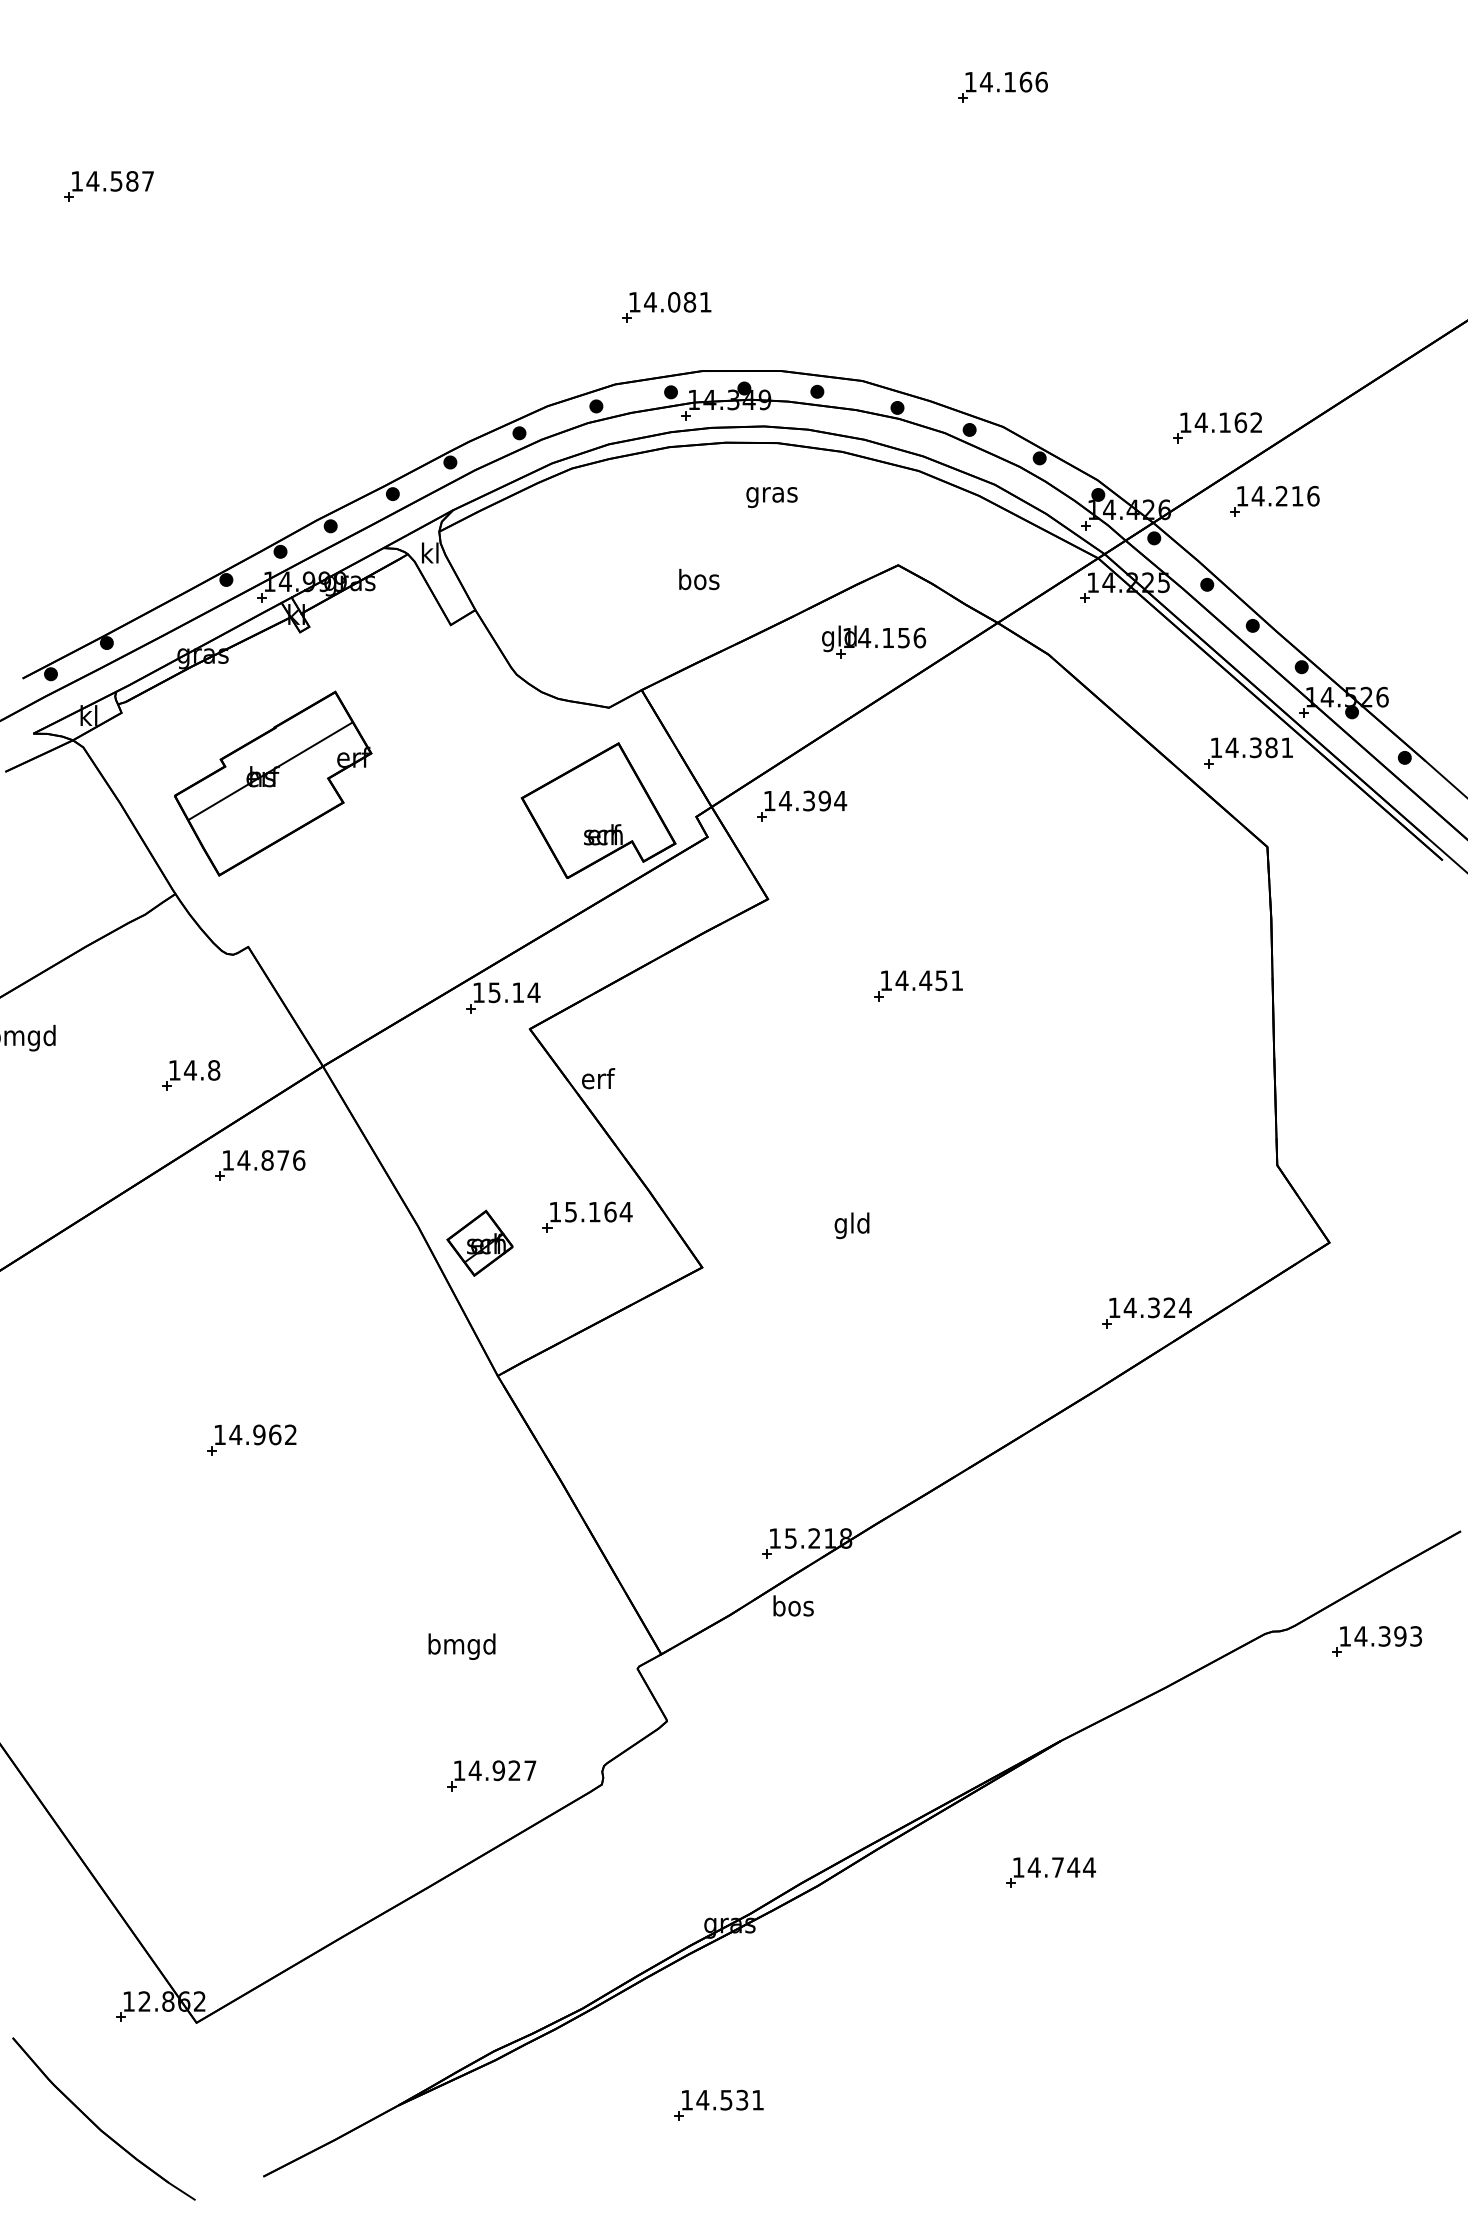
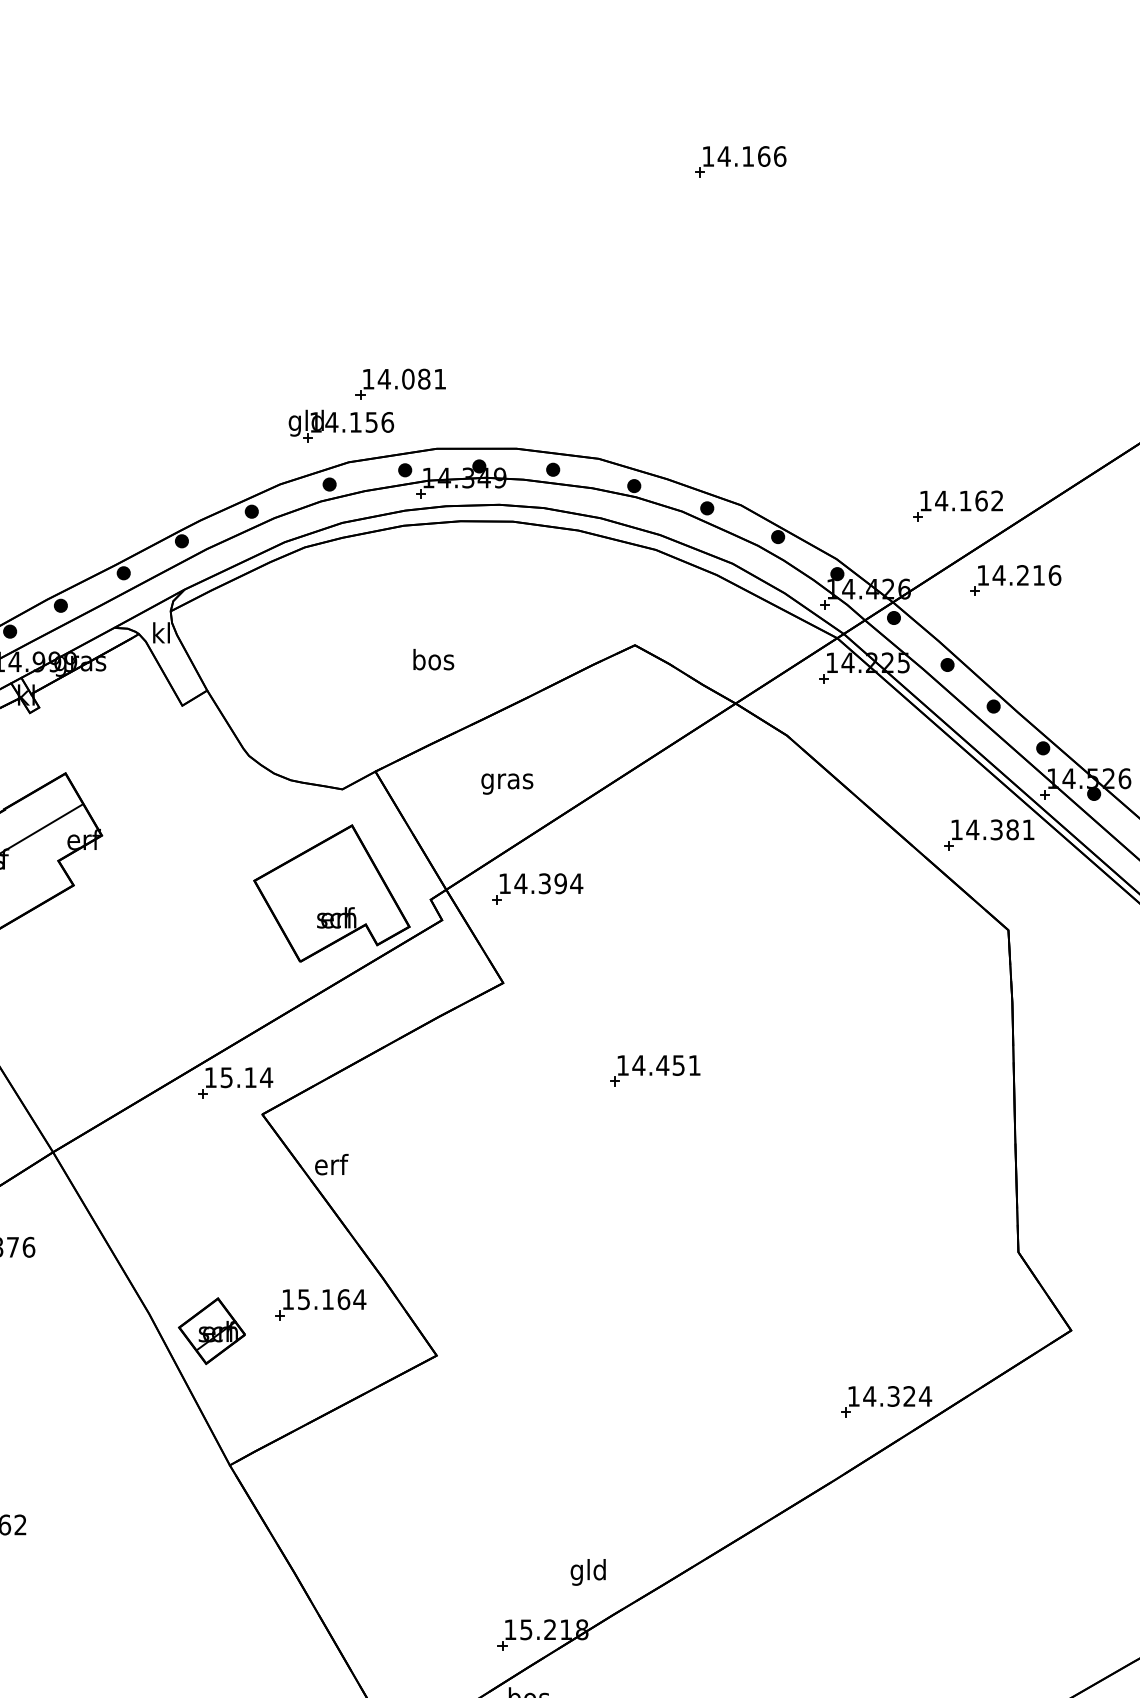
text: (771, 497) -> (506, 784), moved
part: (874, 641) -> (341, 425), moved
text: (851, 1225) -> (587, 1572), moved

